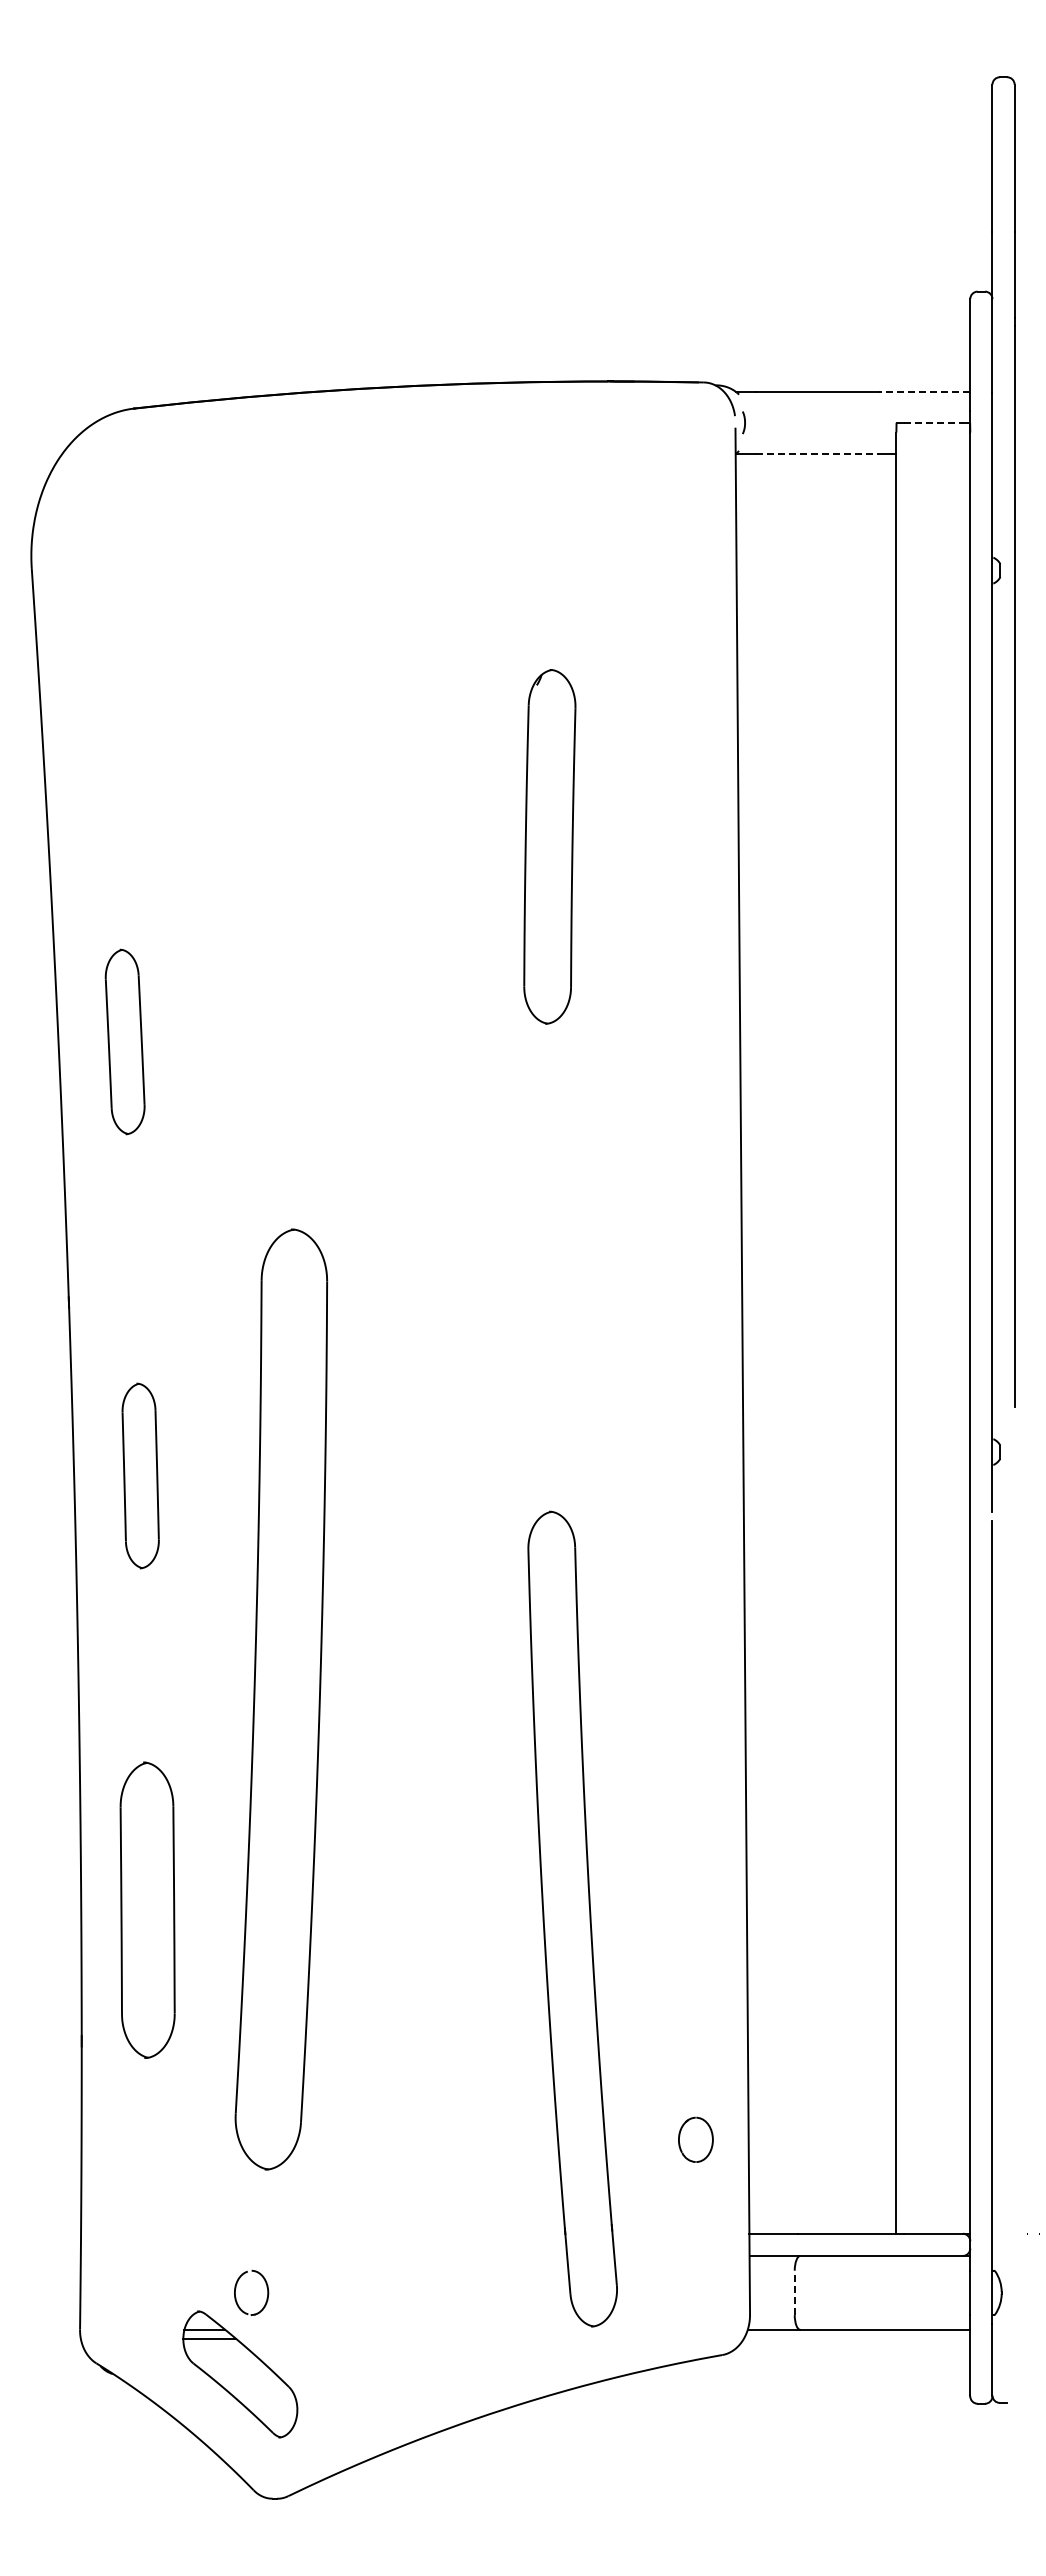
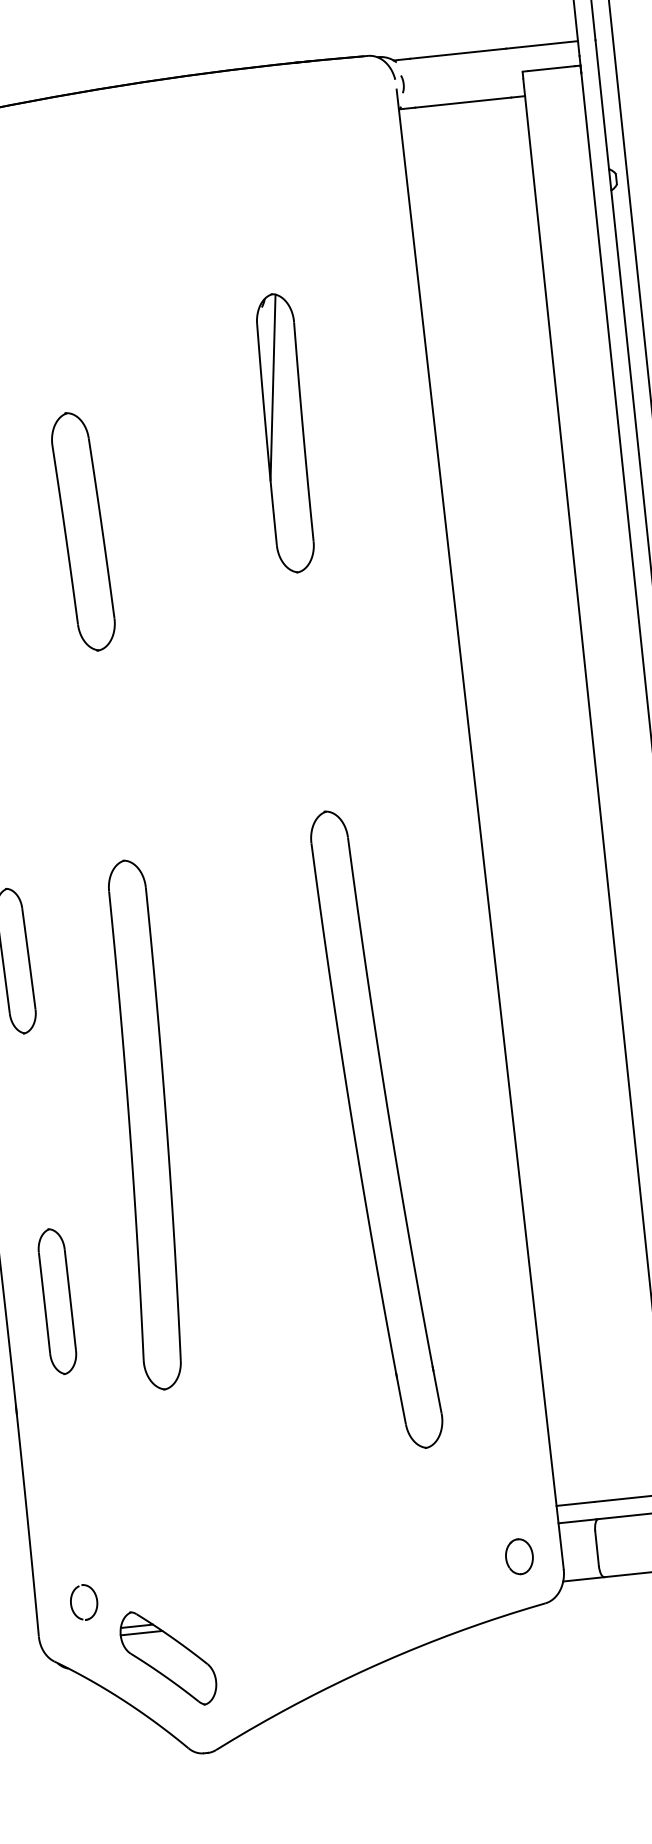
line: (924, 391) -> (542, 44), dashed -> solid
line: (933, 422) -> (551, 68), dashed -> solid
line: (818, 453) -> (463, 102), dashed -> solid
line: (539, 787) -> (272, 387), added
part: (281, 943) -> (82, 531), added
part: (280, 1699) -> (144, 1125), size x0.71
part: (147, 1910) -> (57, 1301), size x0.62
part: (572, 1918) -> (376, 1129), moved
part: (695, 2139) -> (519, 1556), moved
part: (236, 2288) -> (71, 1600), moved
line: (794, 2292) -> (596, 1548), dashed -> solid

